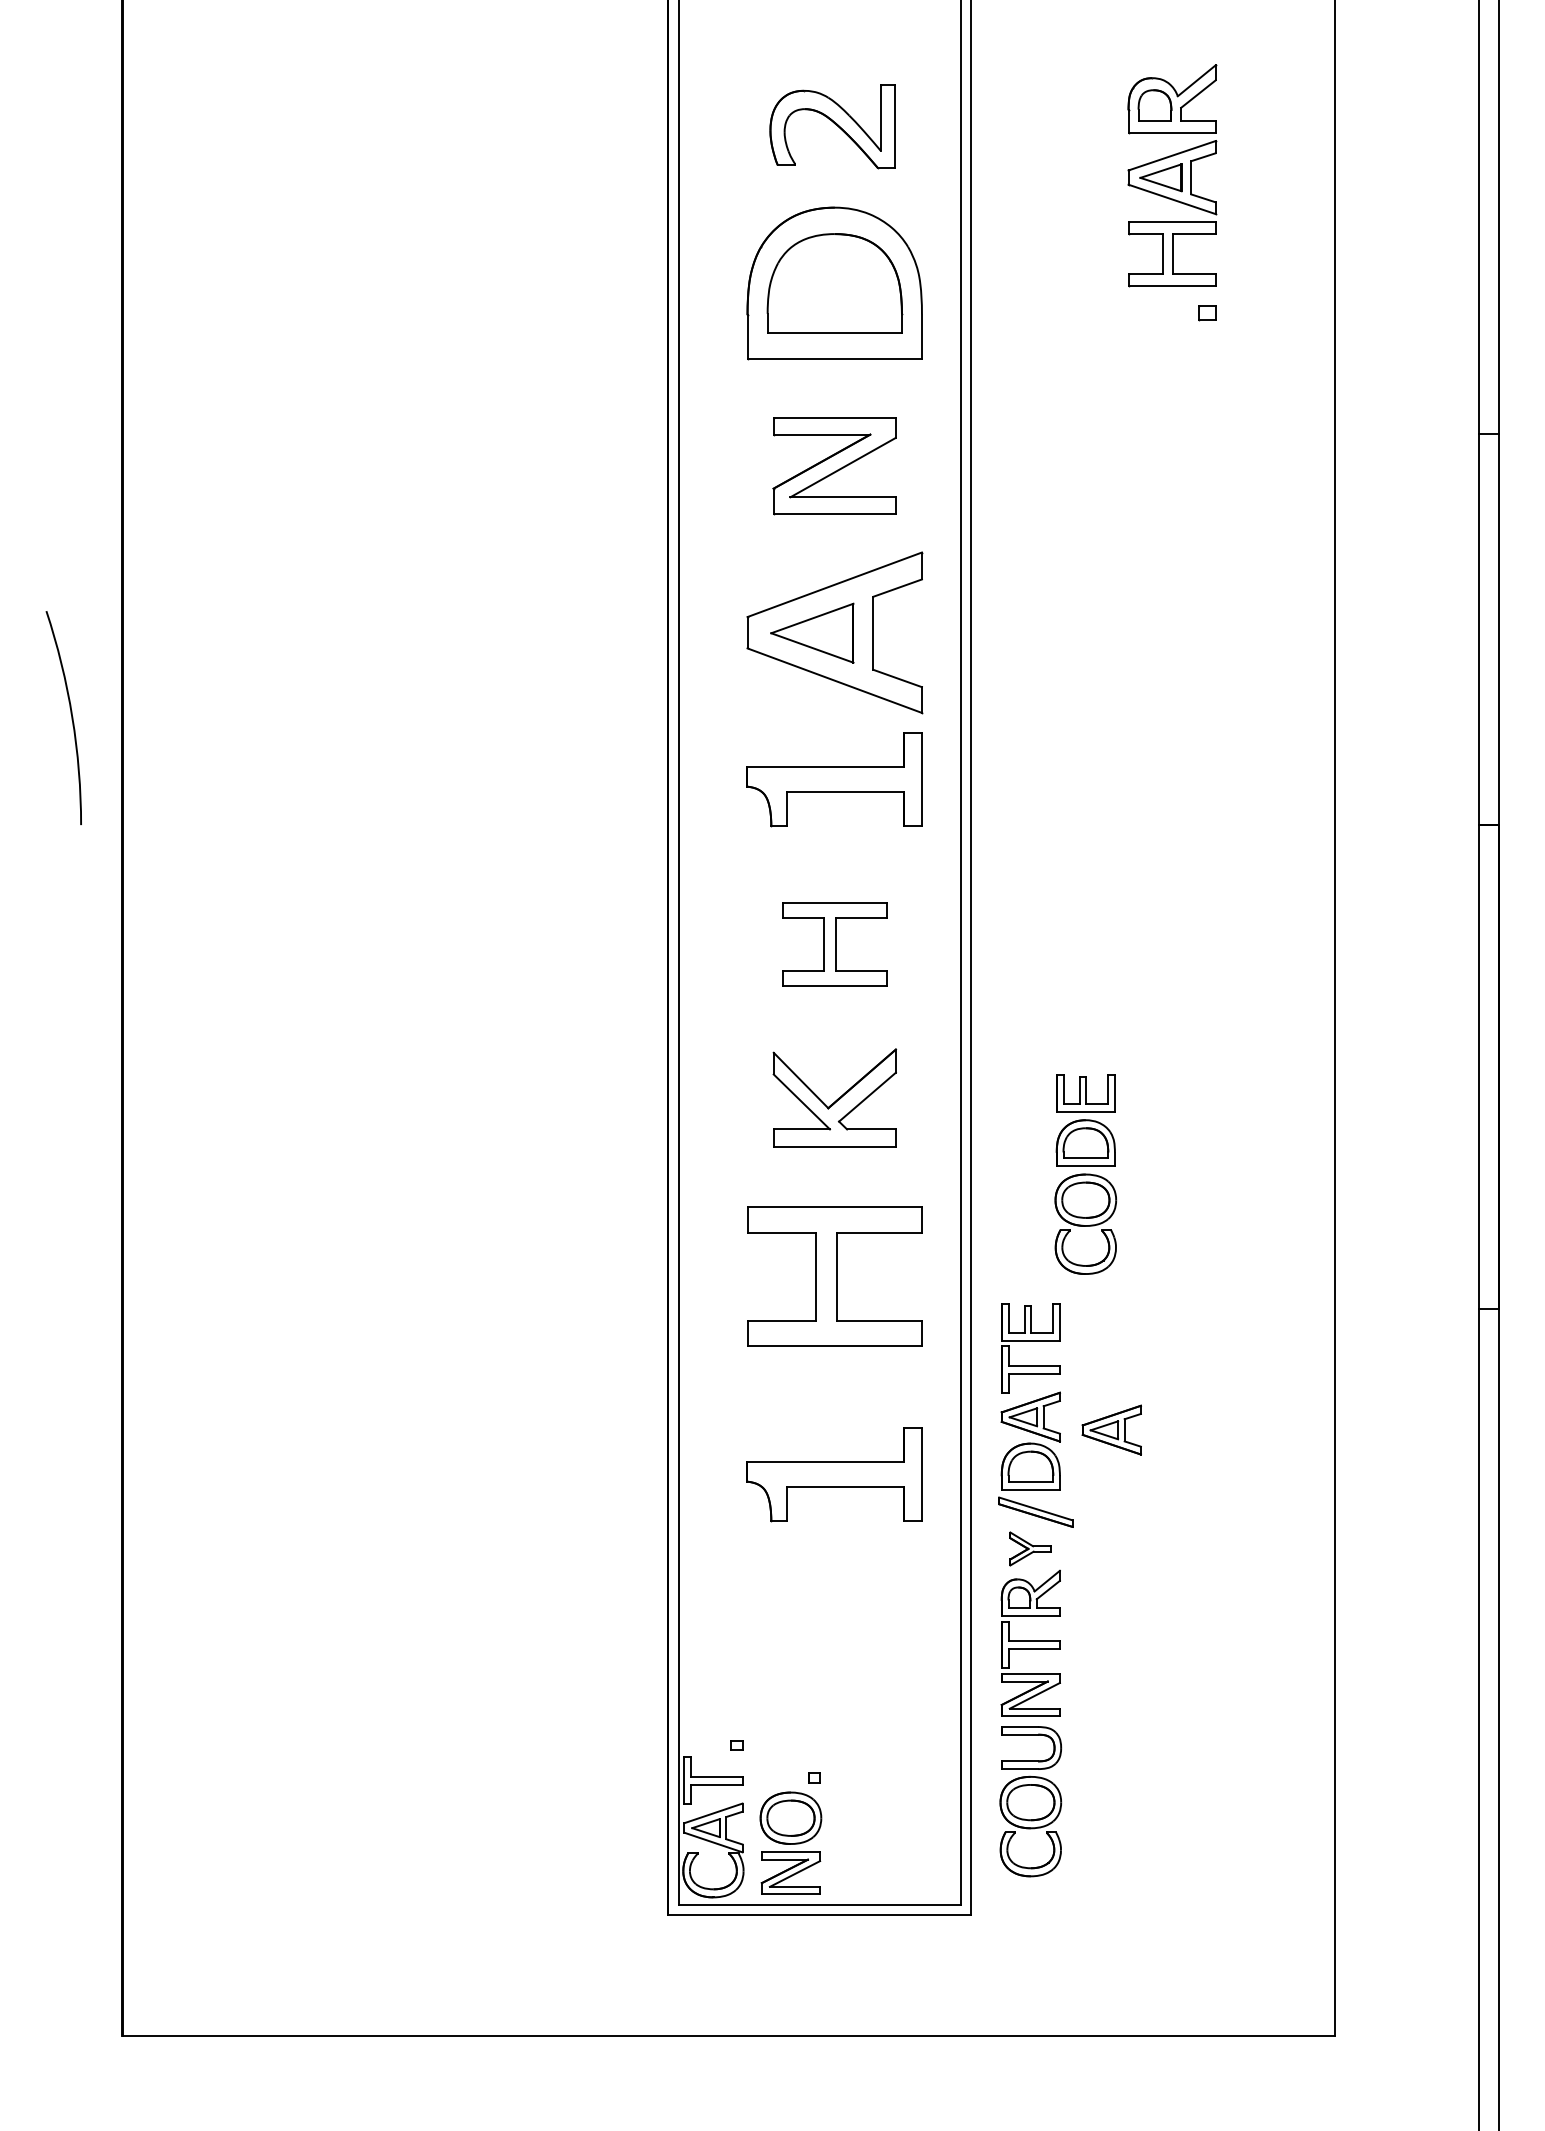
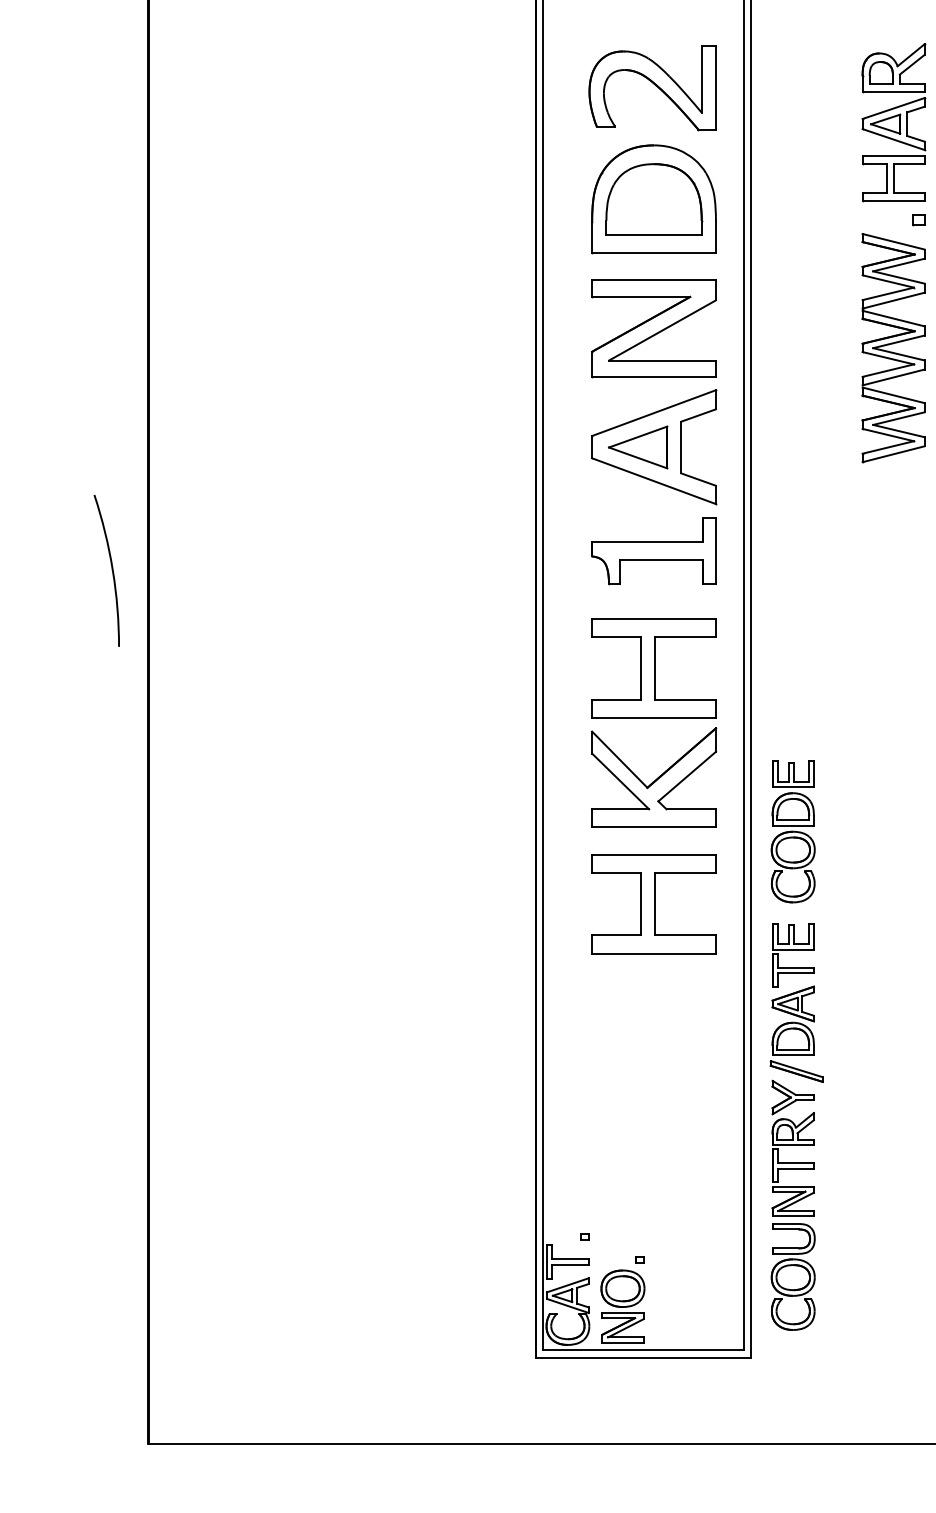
part: (832, 126) -> (652, 87), size x1.43
part: (834, 465) -> (653, 328), size x1.43
part: (1171, 493) -> (893, 348), added
curve: (70, 714) -> (111, 568), moved
part: (834, 944) -> (653, 668), size x1.67
part: (834, 1097) -> (653, 777), size x1.43
part: (1085, 1174) -> (793, 831), moved
part: (1111, 1429) -> (850, 1012), removed
part: (834, 1474) -> (653, 1044), removed
part: (1030, 1548) -> (793, 1097), size x1.43

